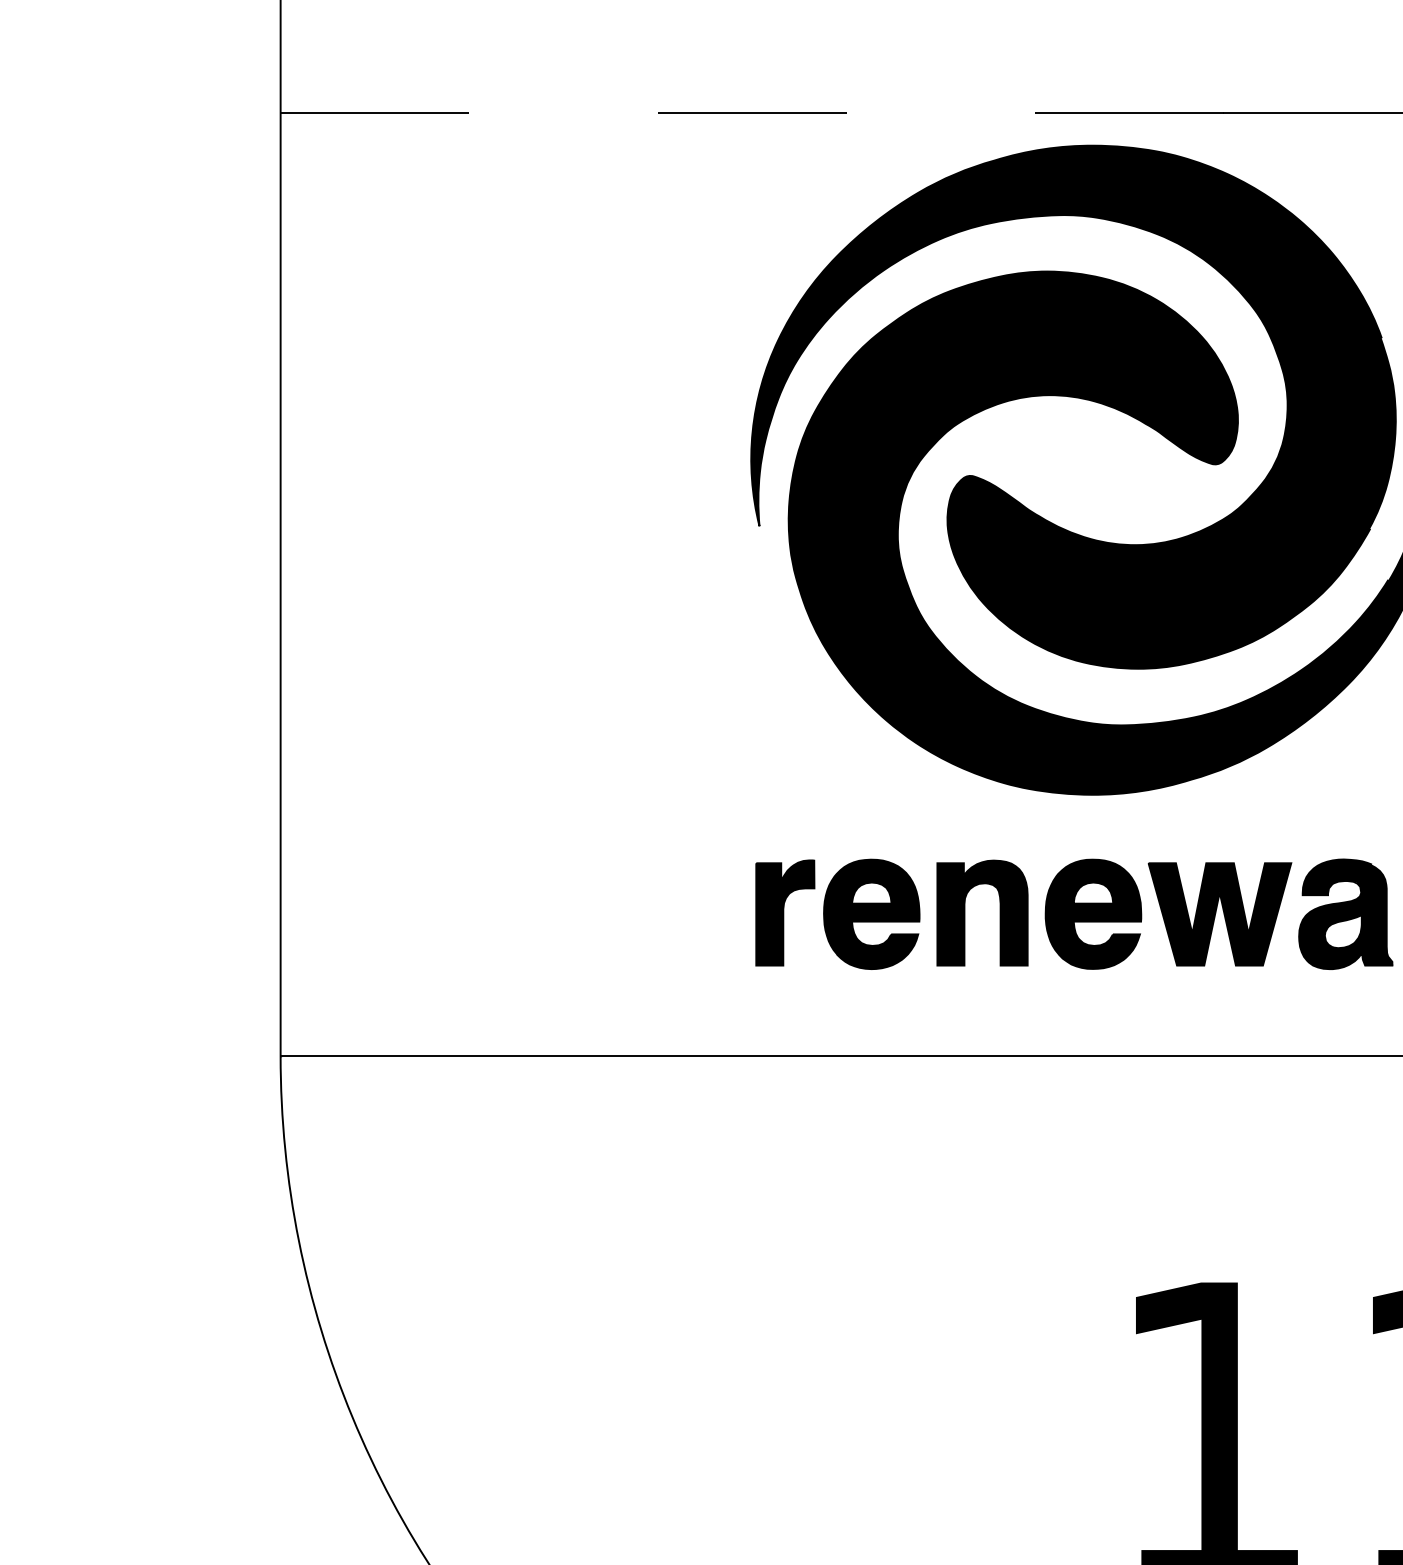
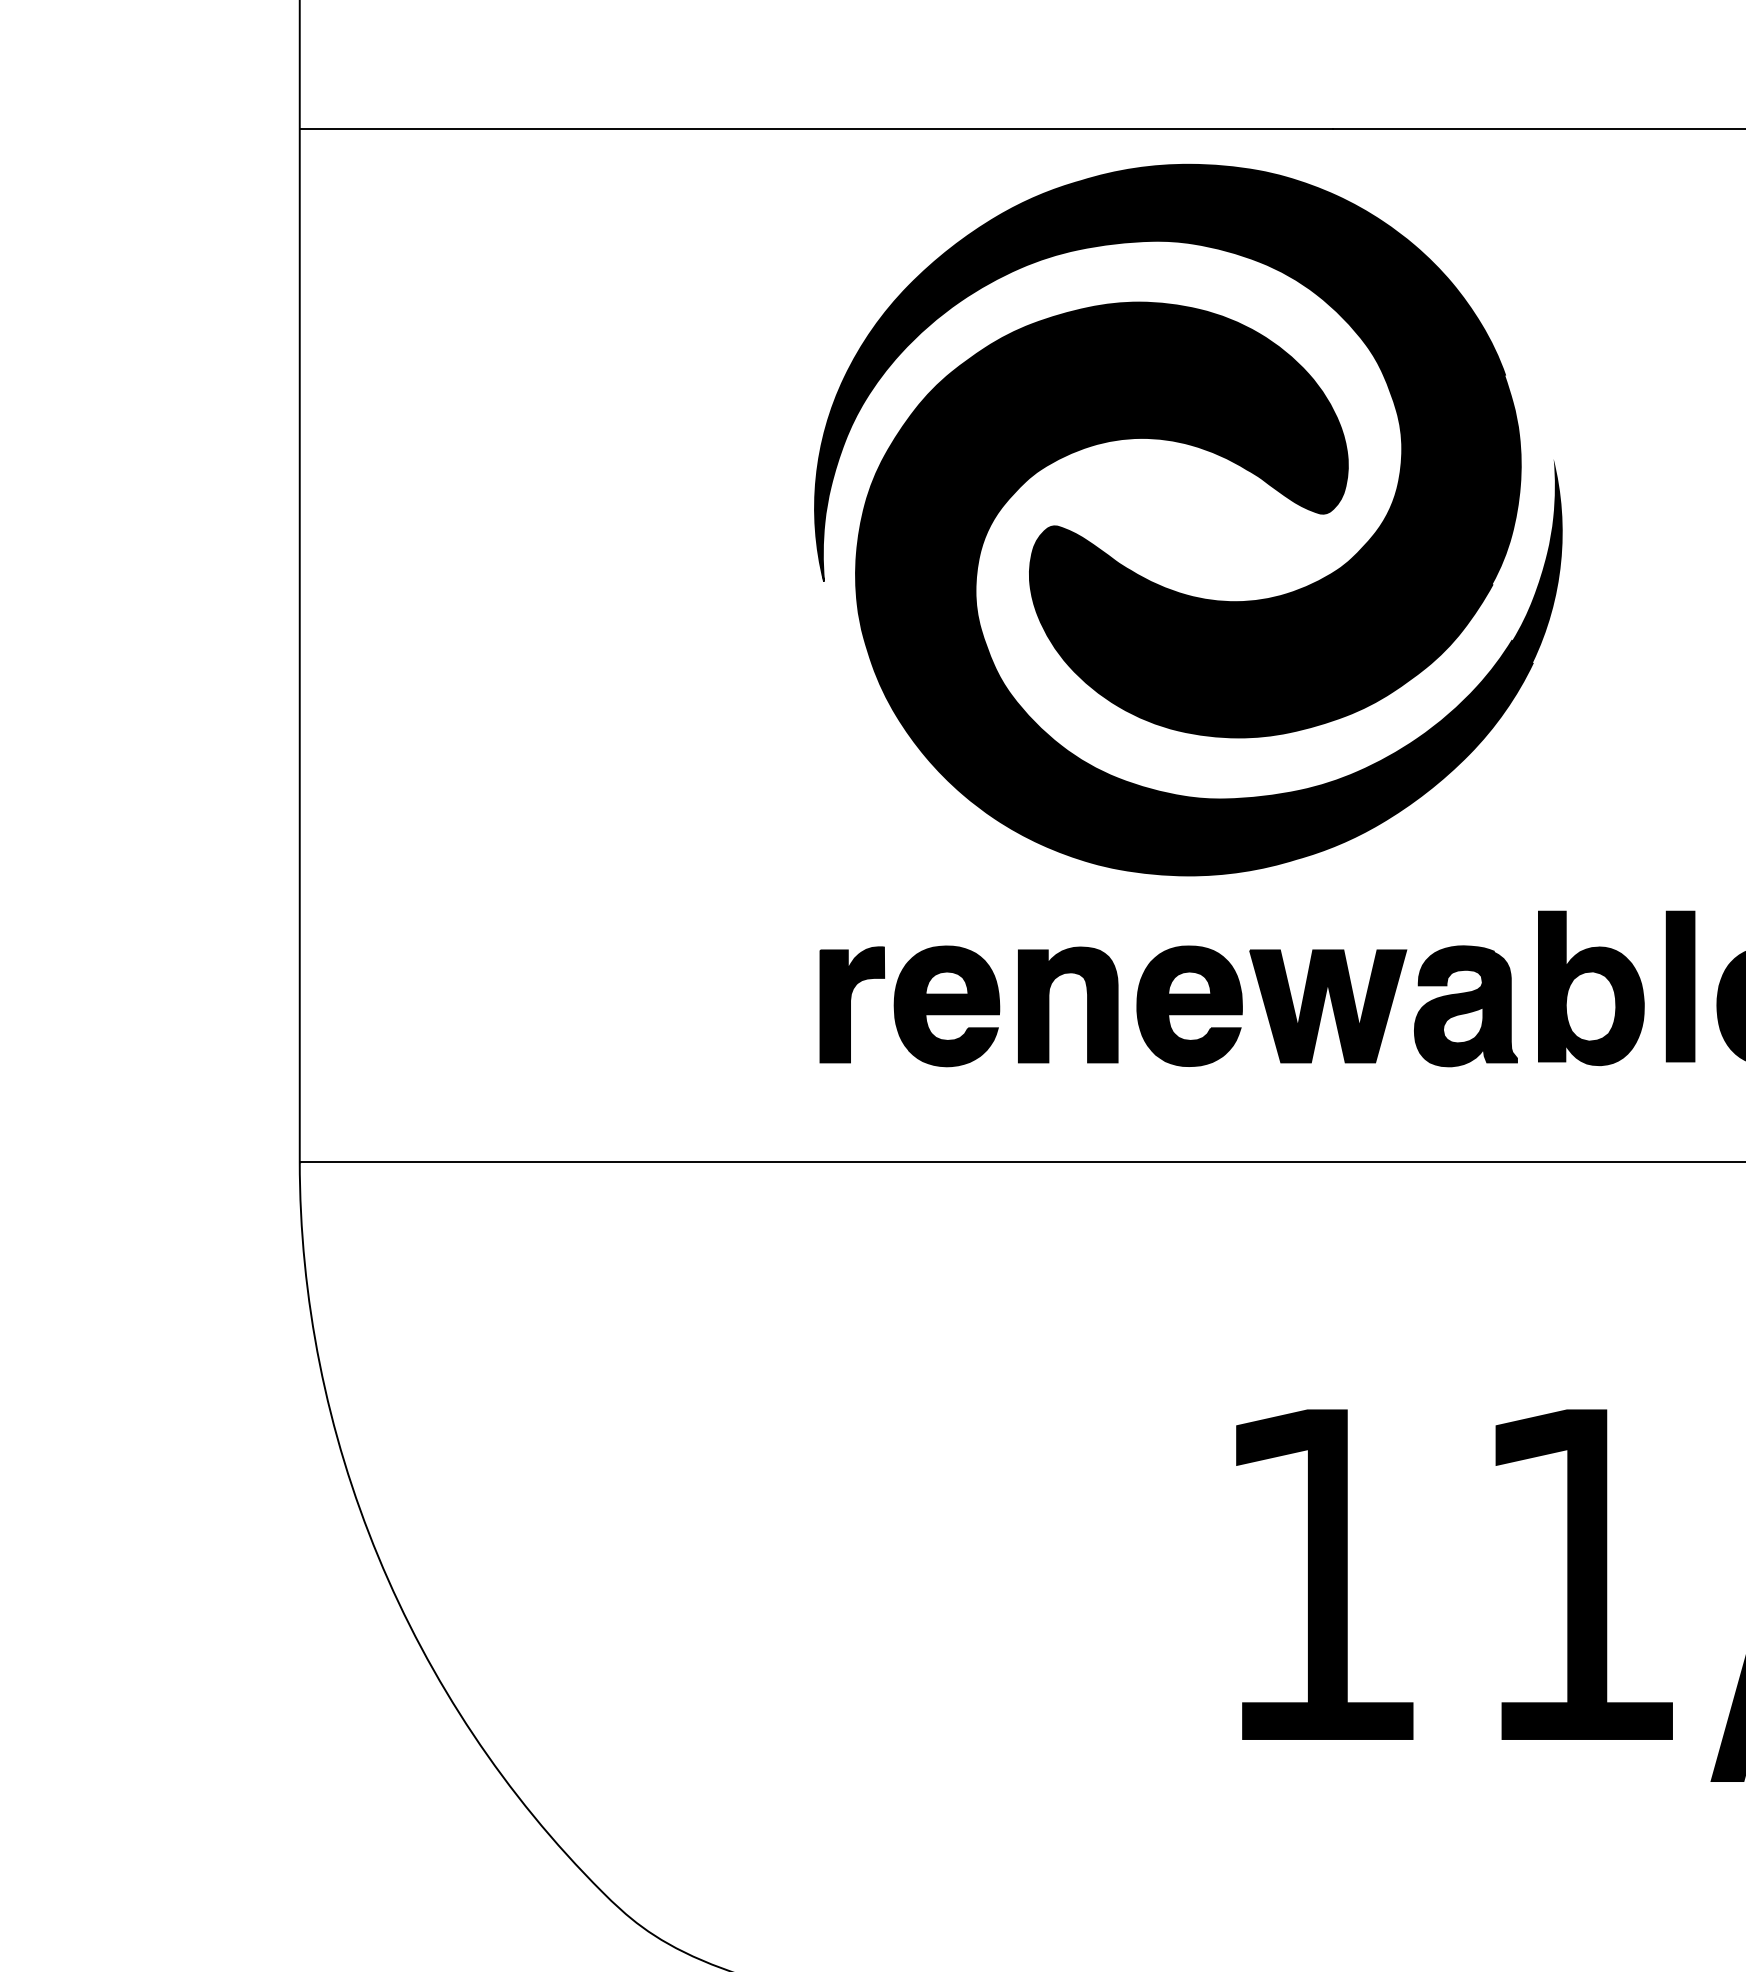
line: (751, 112) -> (815, 128), dashed -> solid

